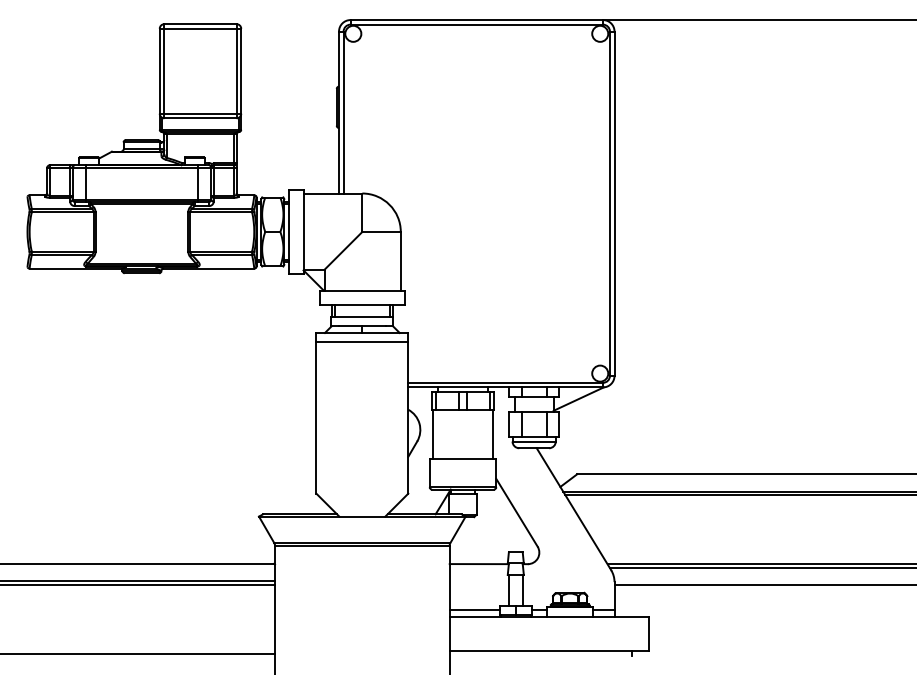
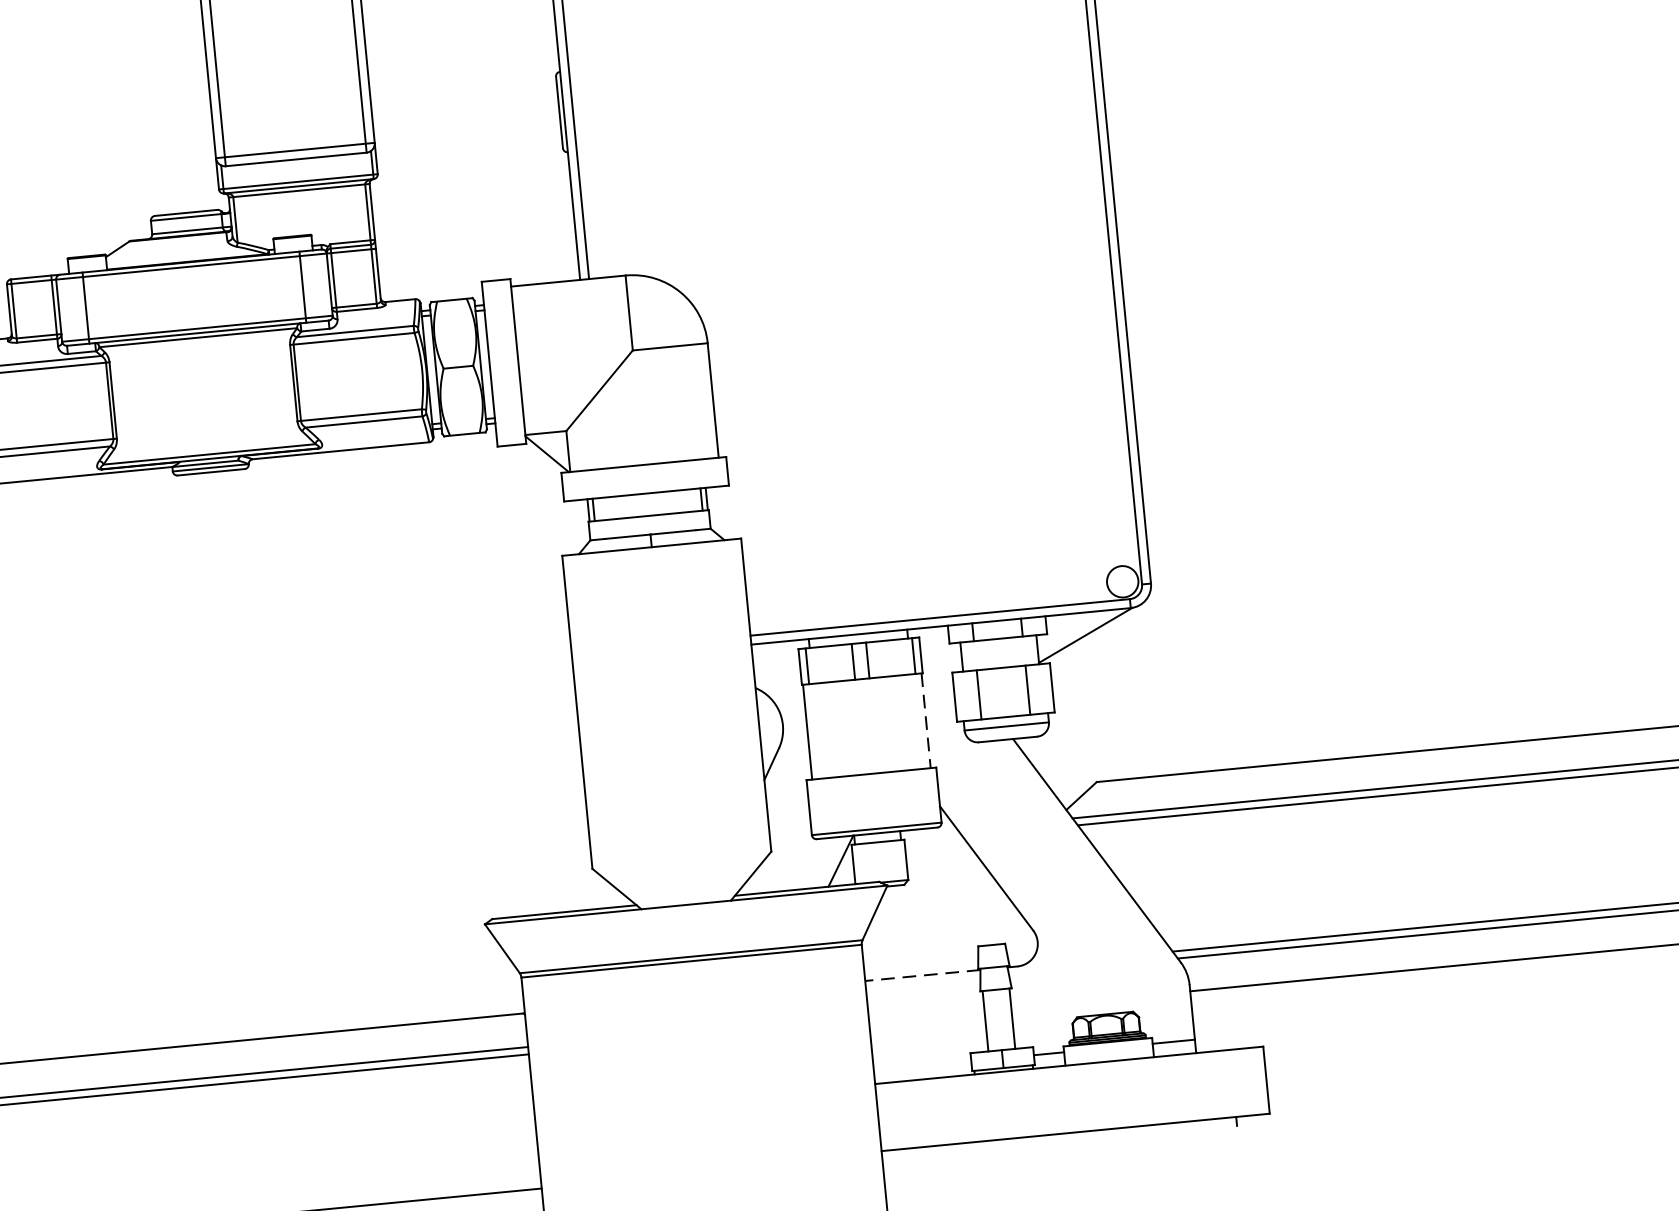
line: (362, 342) -> (653, 565), removed
line: (493, 435) -> (926, 722), solid -> dashed
line: (479, 564) -> (923, 976), solid -> dashed
line: (474, 610) -> (922, 1066), removed

